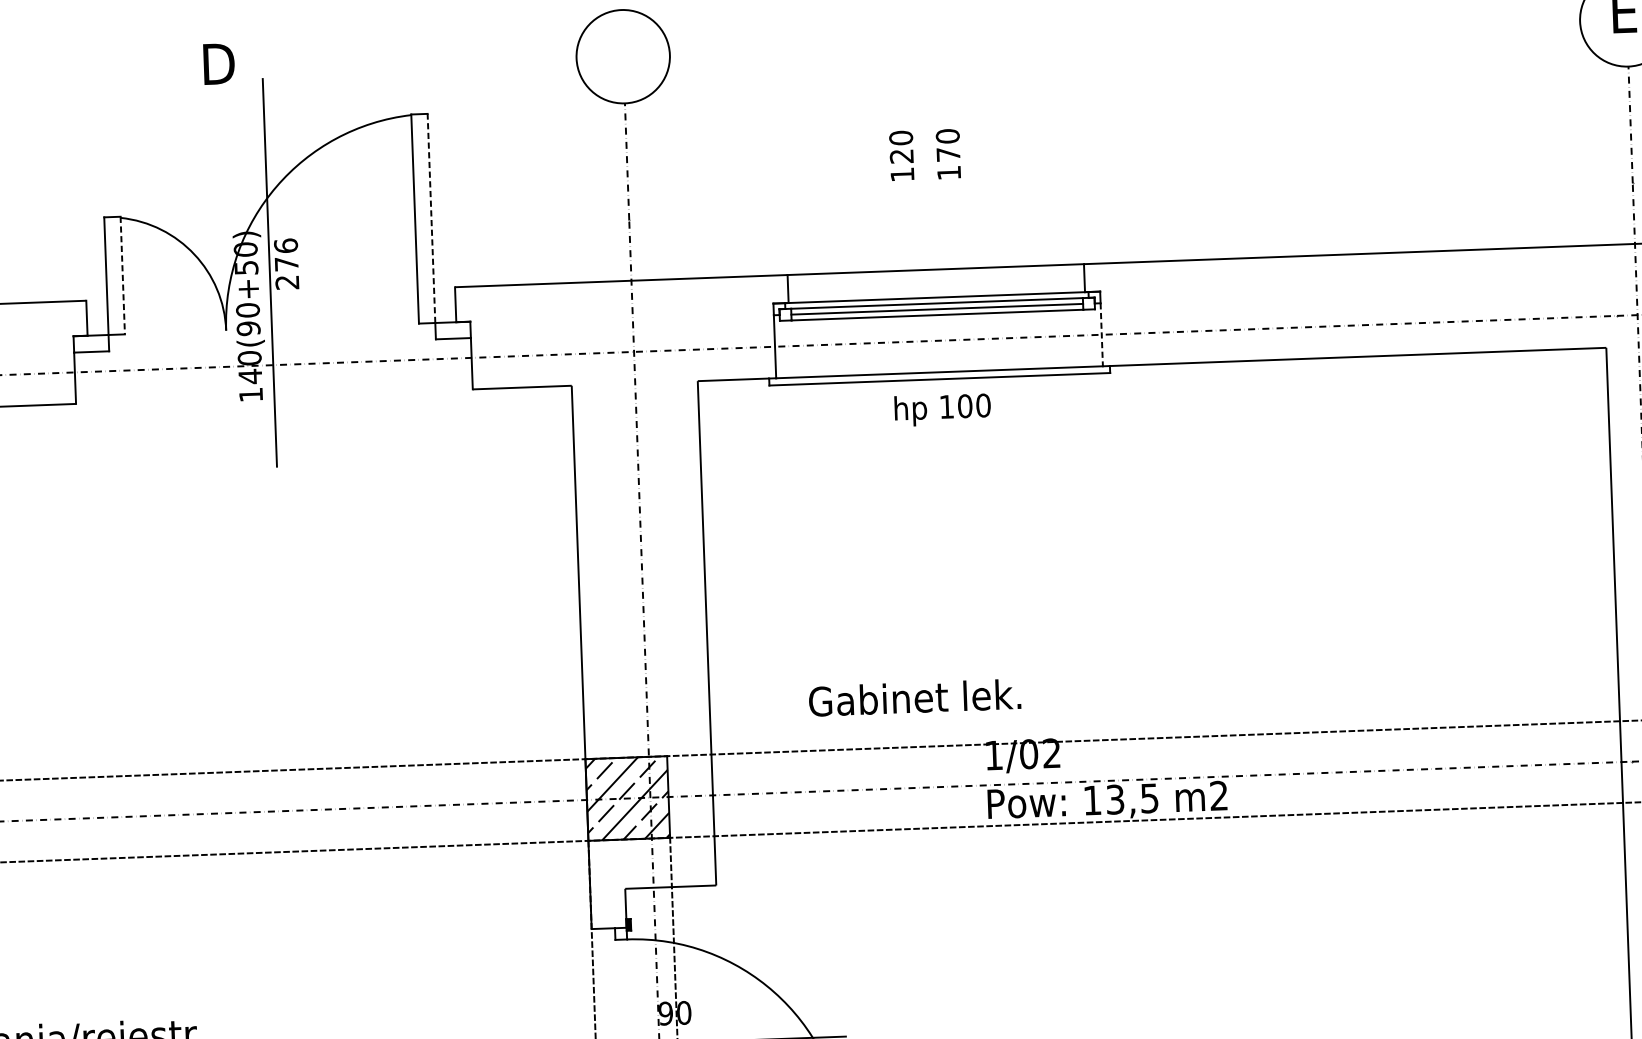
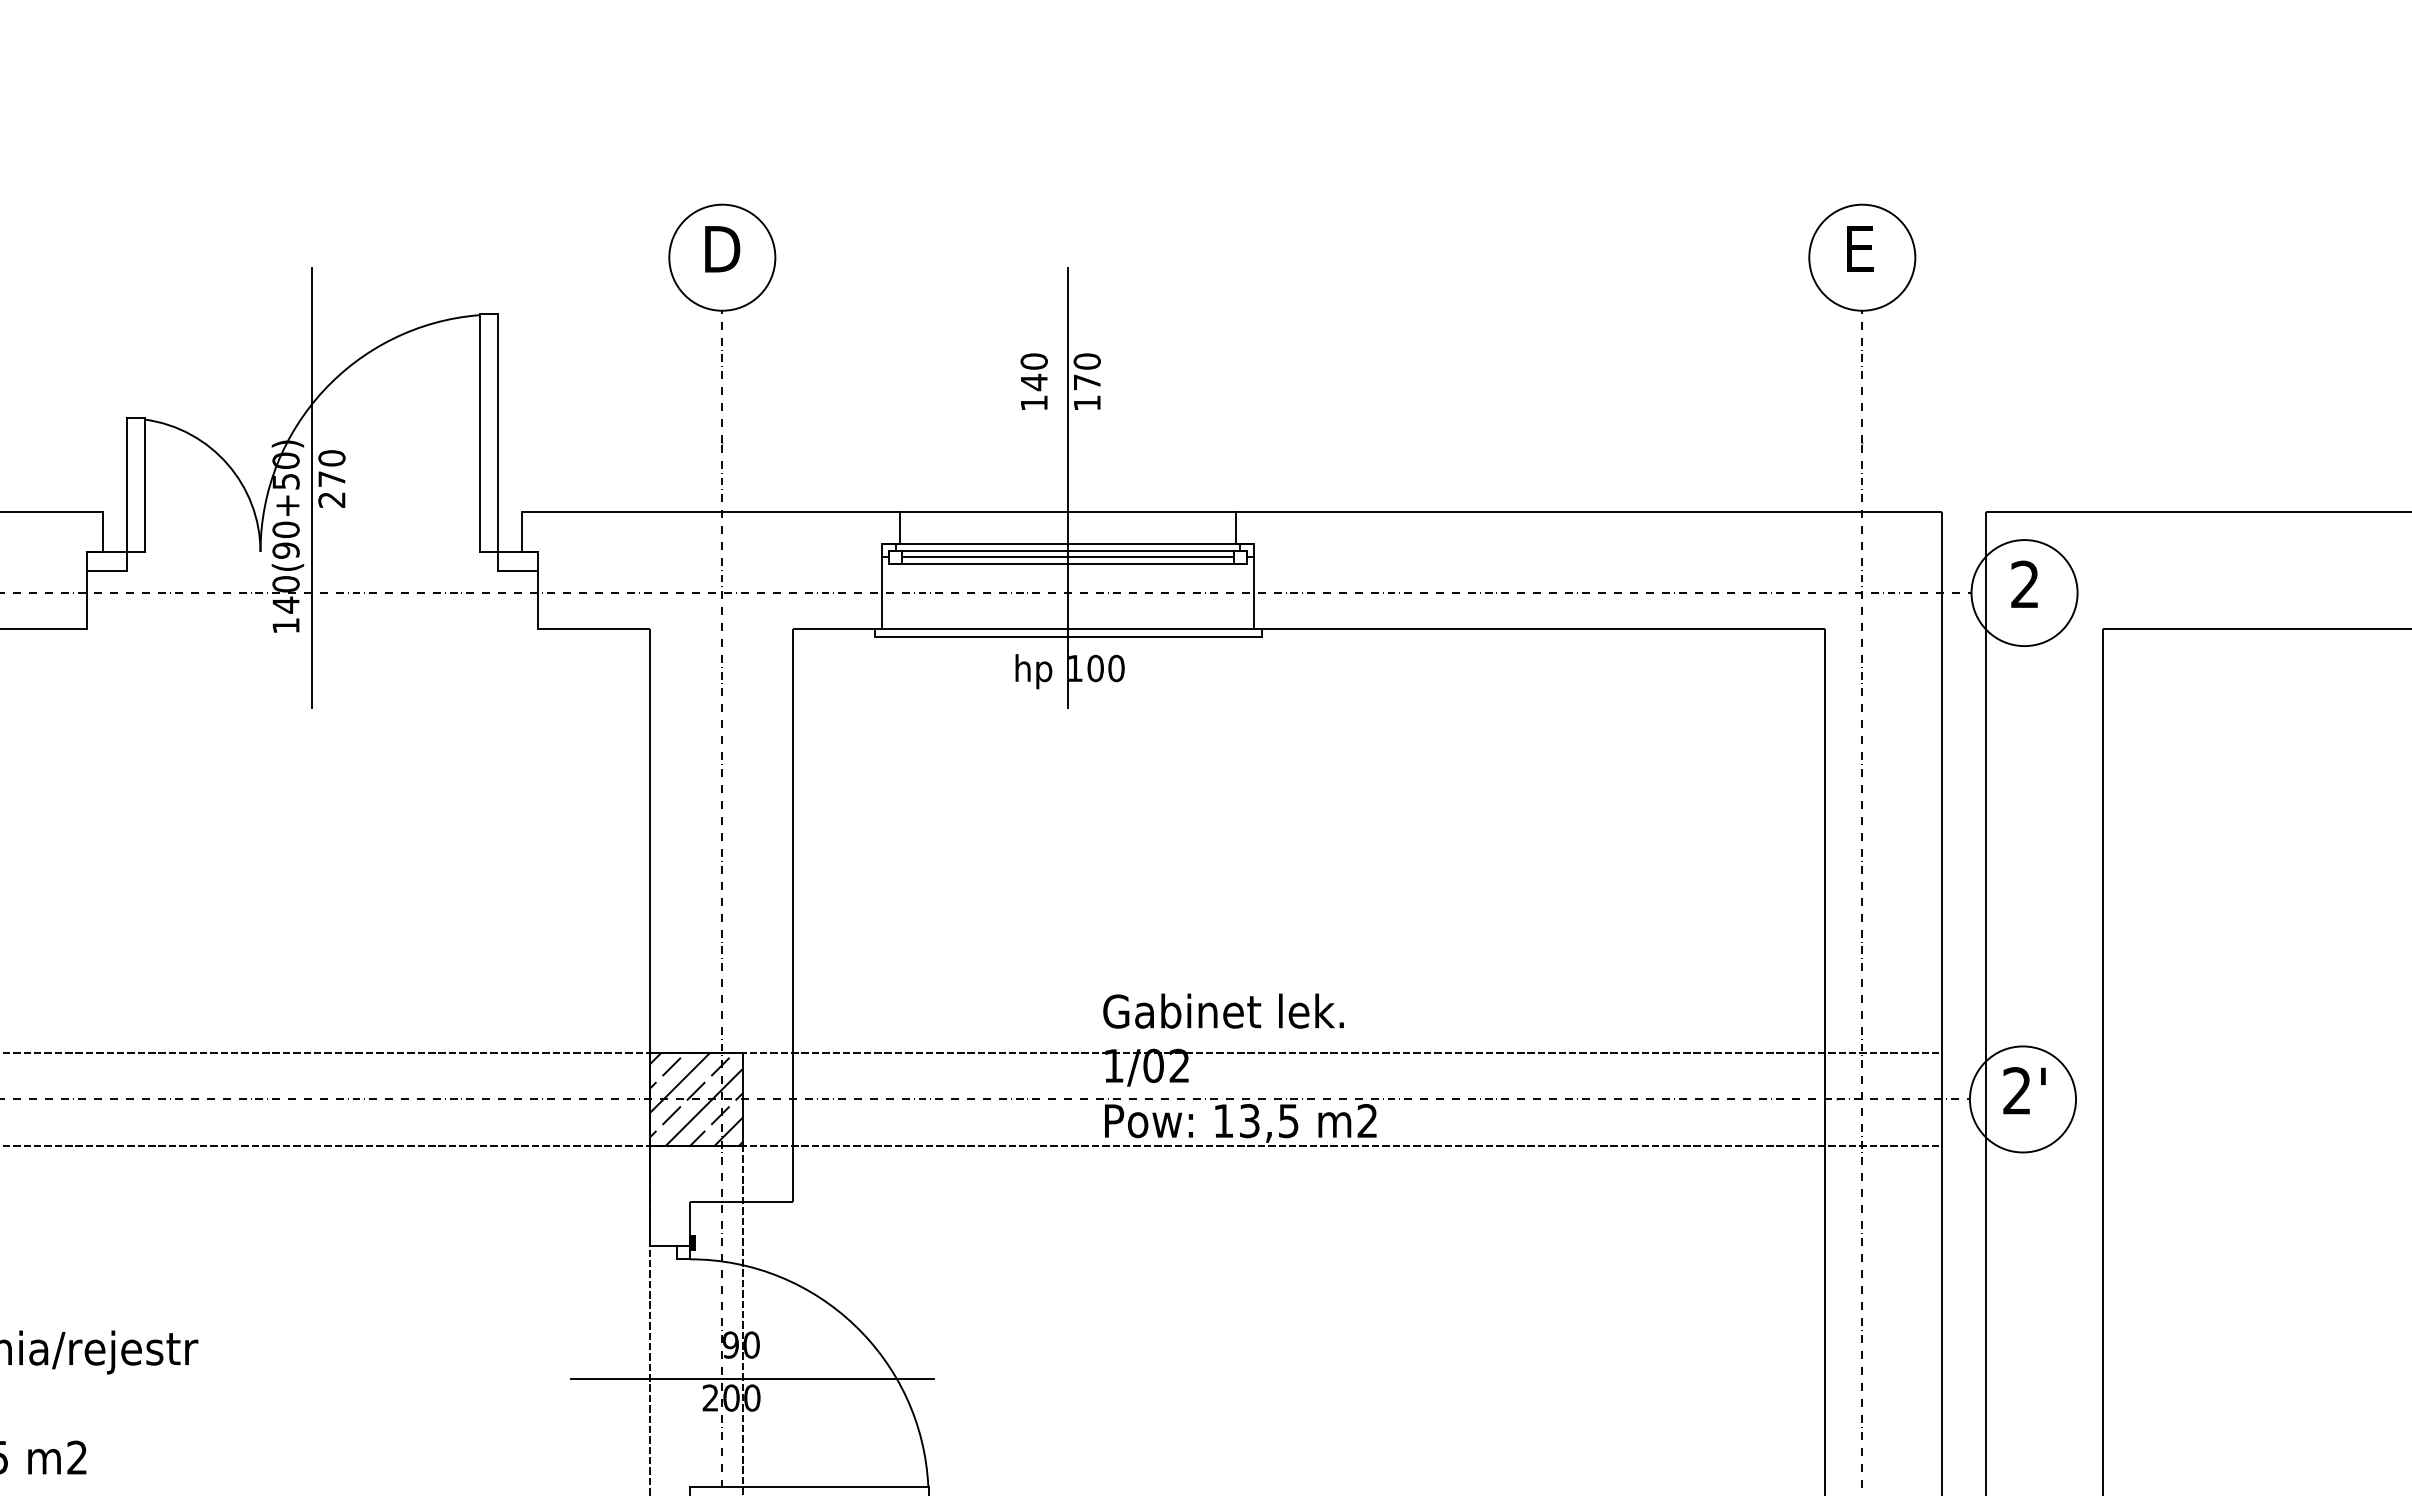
text: (219, 64) -> (722, 249), moved
text: (901, 156) -> (1033, 382), 120 -> 140
line: (431, 218) -> (498, 433), dashed -> solid
text: (285, 246) -> (331, 458), 276 -> 270
line: (935, 248) -> (1068, 488), added
line: (122, 275) -> (145, 485), dashed -> solid
line: (1101, 335) -> (1253, 593), dashed -> solid
text: (914, 697) -> (1223, 1010), moved

